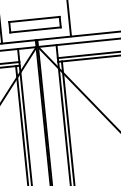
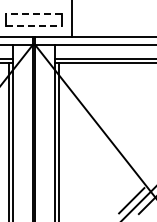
line: (34, 19) -> (34, 14), solid -> dashed
line: (35, 29) -> (34, 25), solid -> dashed

